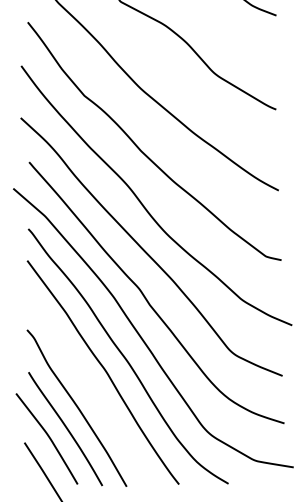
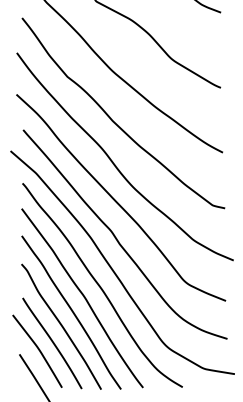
curve: (90, 390) -> (72, 312), added

